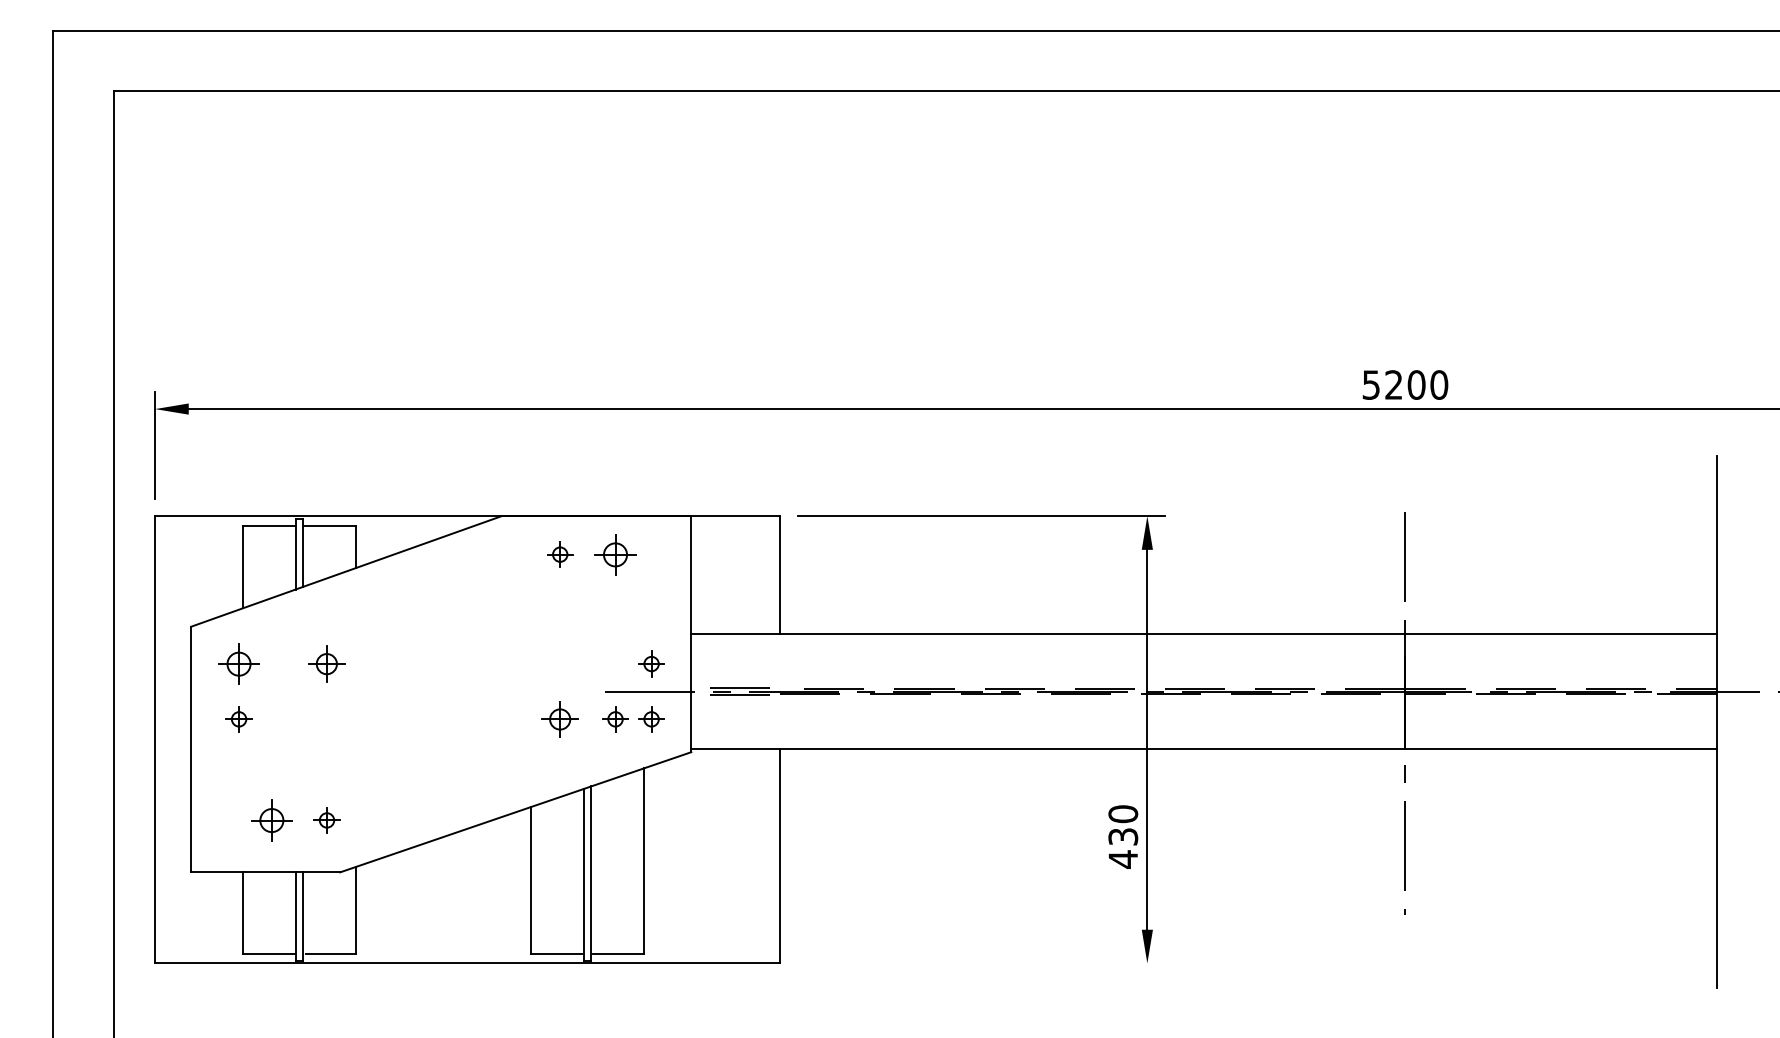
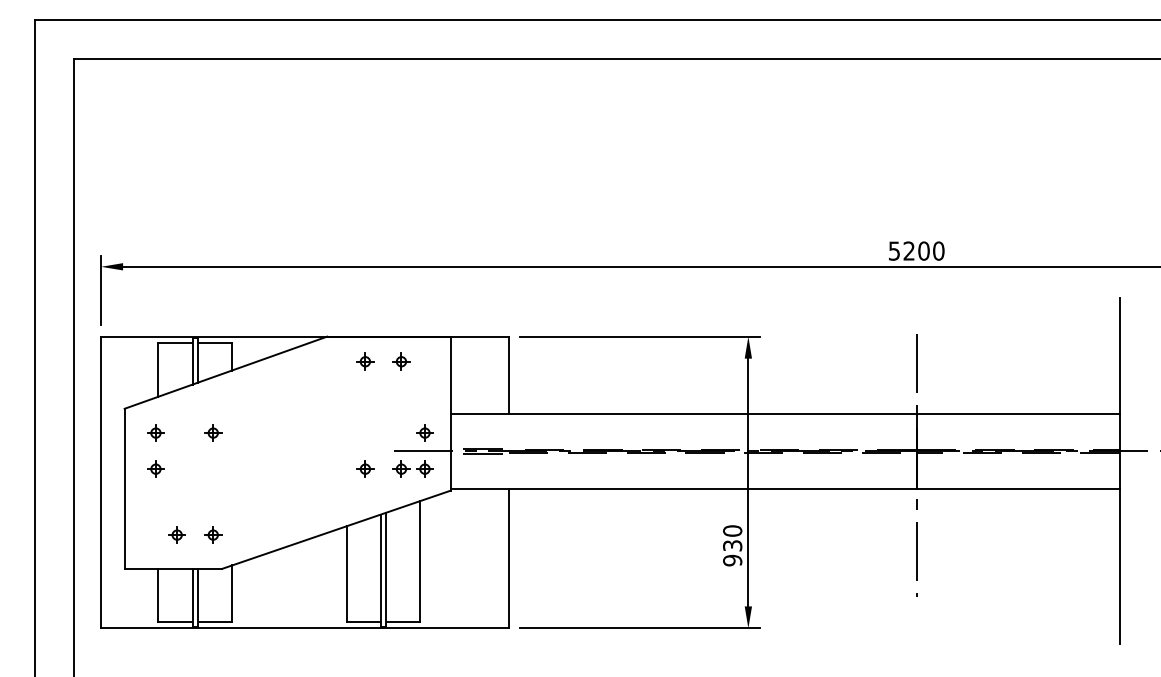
part: (615, 554) -> (401, 361), size x0.62
part: (238, 663) -> (155, 432), size x0.62
part: (327, 663) -> (213, 432), size x0.71
part: (560, 718) -> (365, 468), size x0.71
part: (270, 819) -> (176, 534), size x0.62
text: (1123, 859) -> (732, 560), 430 -> 930
line: (980, 963) -> (639, 628), added

